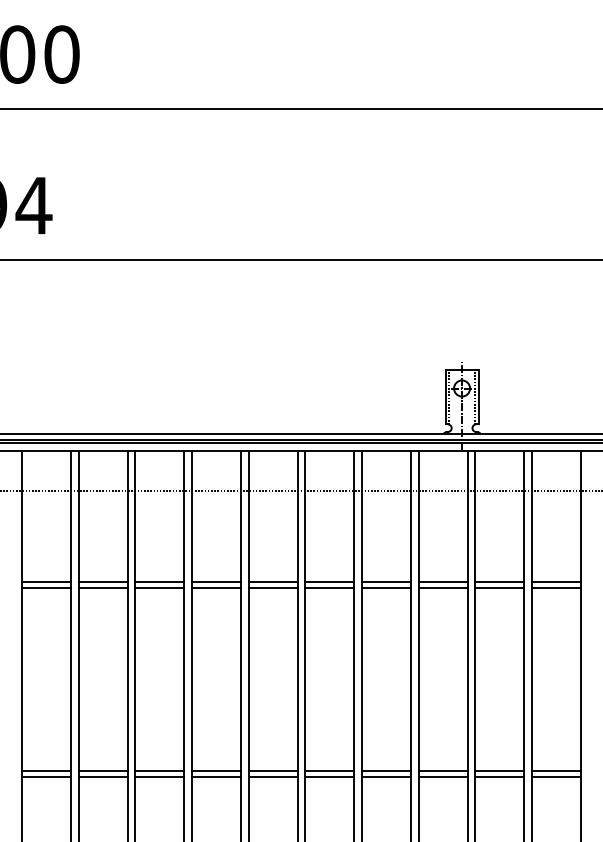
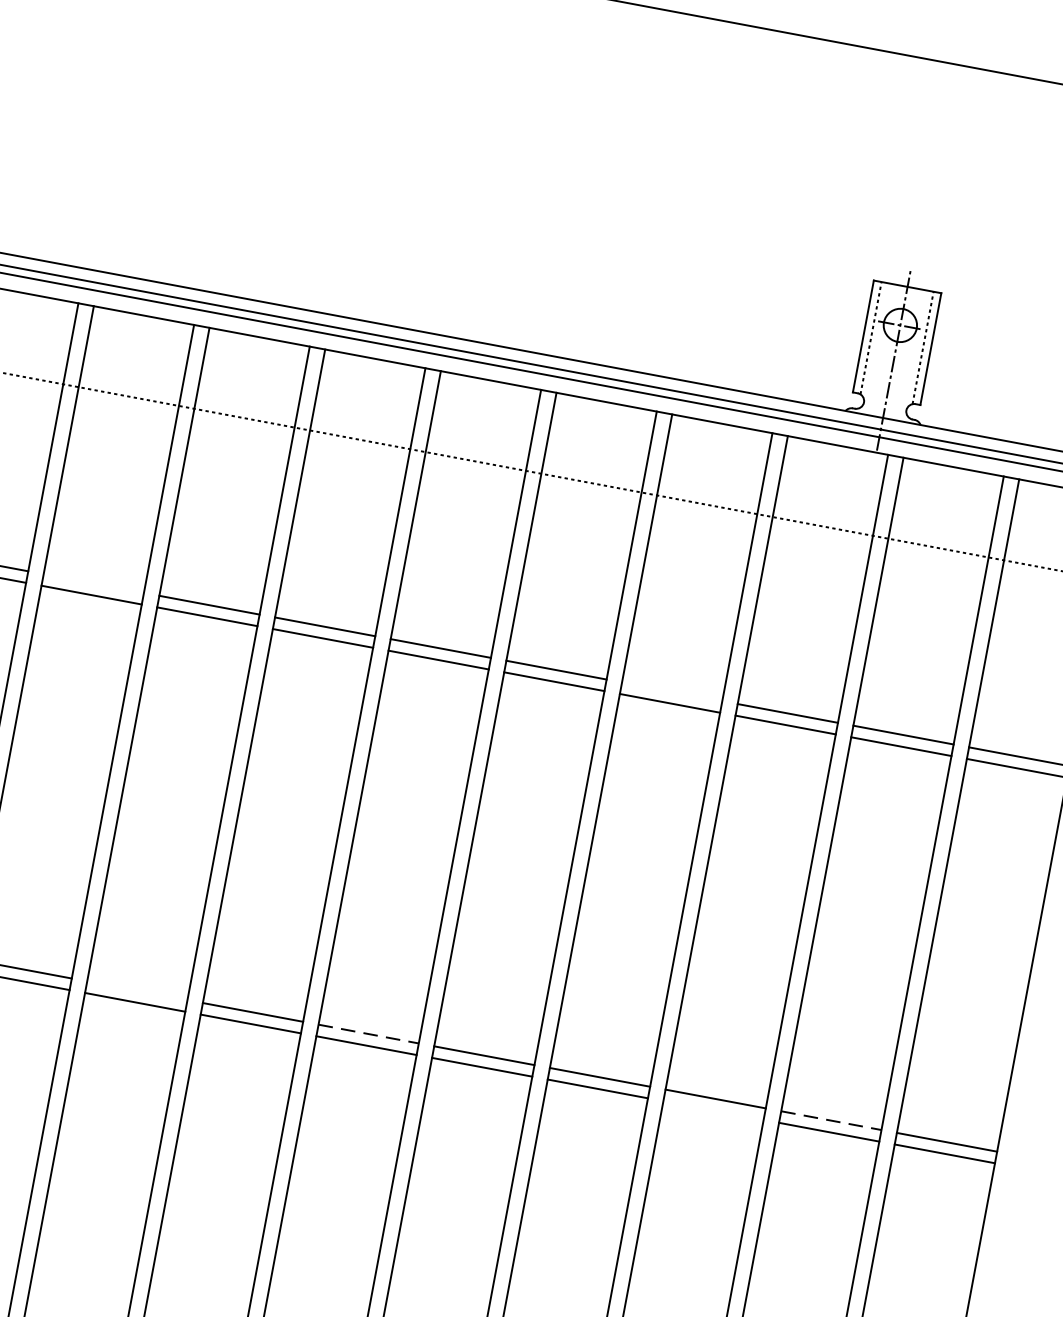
line: (102, 582) -> (92, 583), removed
line: (386, 582) -> (672, 692), removed
line: (159, 771) -> (136, 991), removed
line: (273, 771) -> (369, 1035), solid -> dashed
line: (499, 771) -> (830, 1121), solid -> dashed
line: (442, 776) -> (712, 1109), removed

